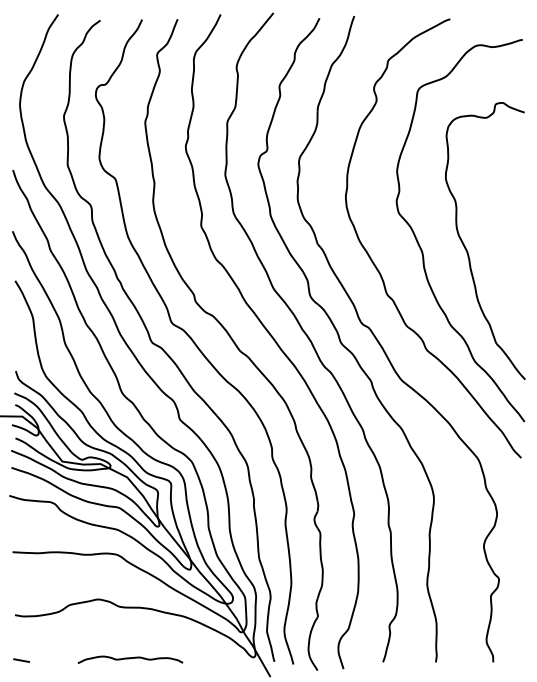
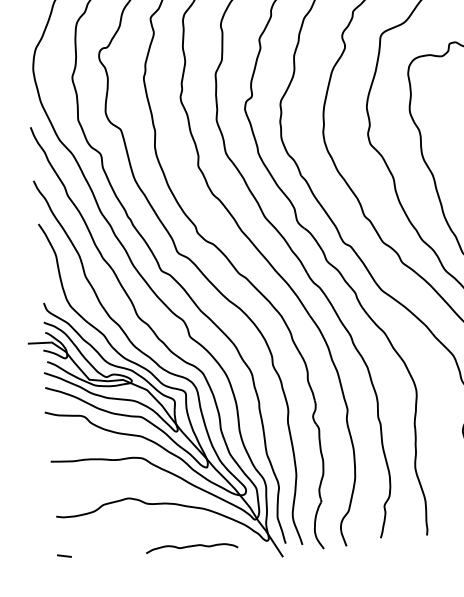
curve: (130, 659) -> (192, 547), moved

